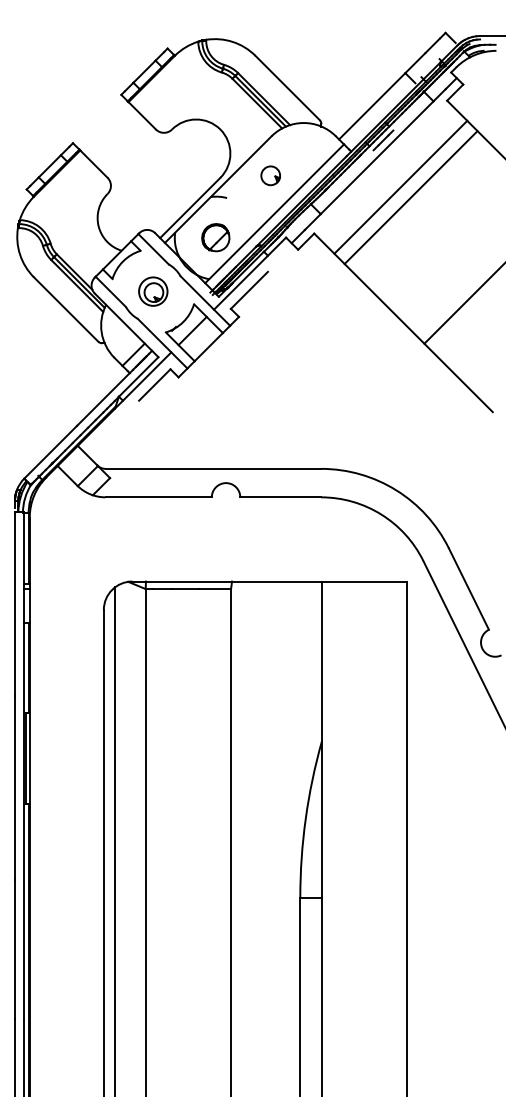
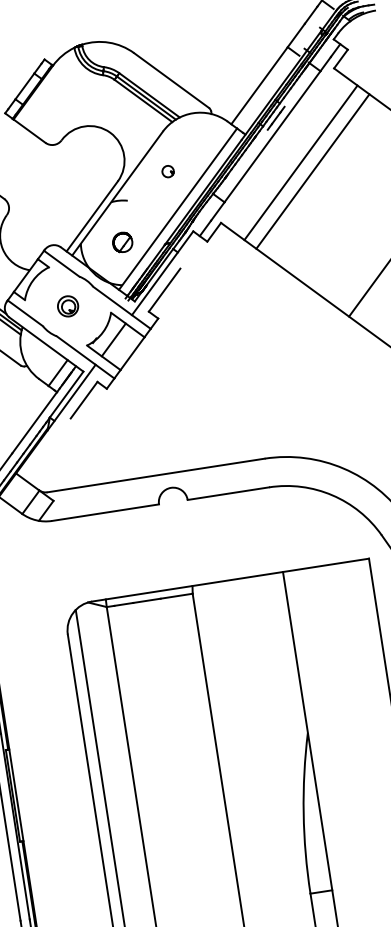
part: (270, 175) -> (167, 171), size x0.6
part: (215, 237) -> (122, 242), size x0.7
part: (153, 291) -> (68, 306), size x0.7

